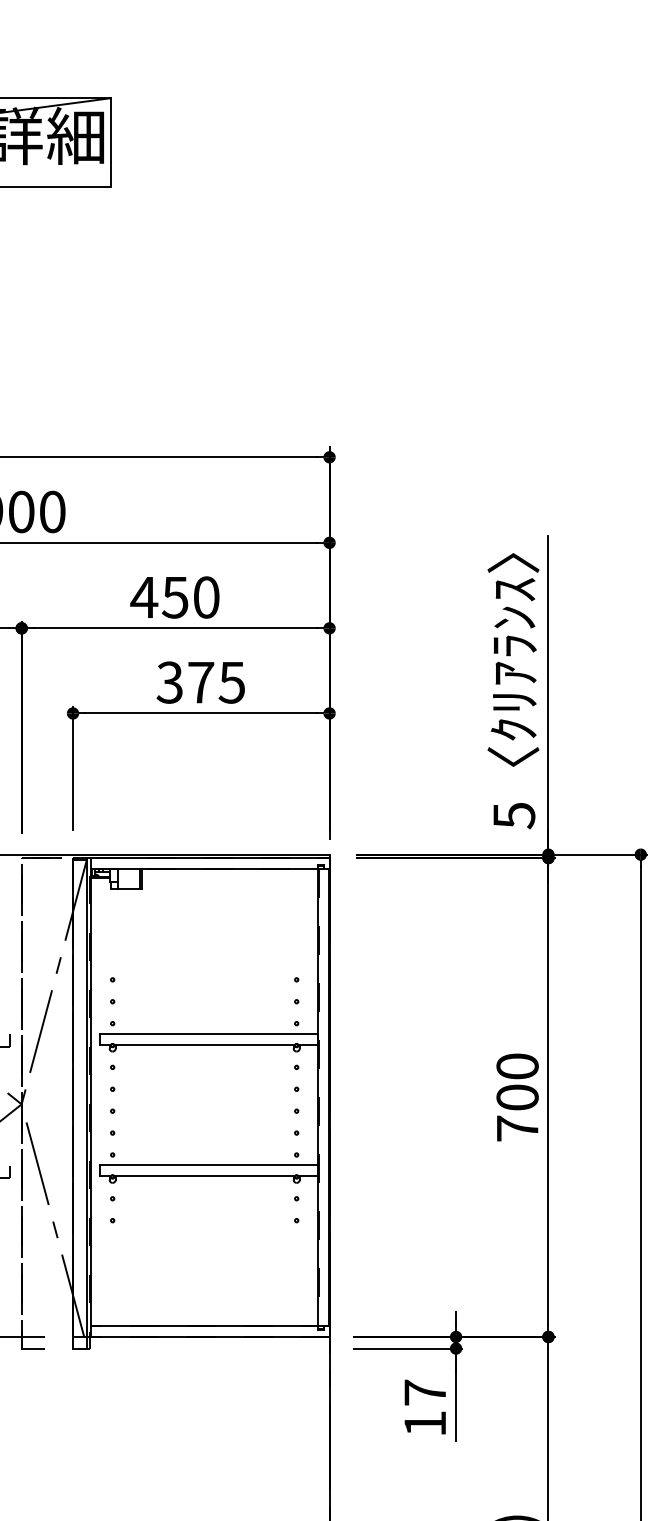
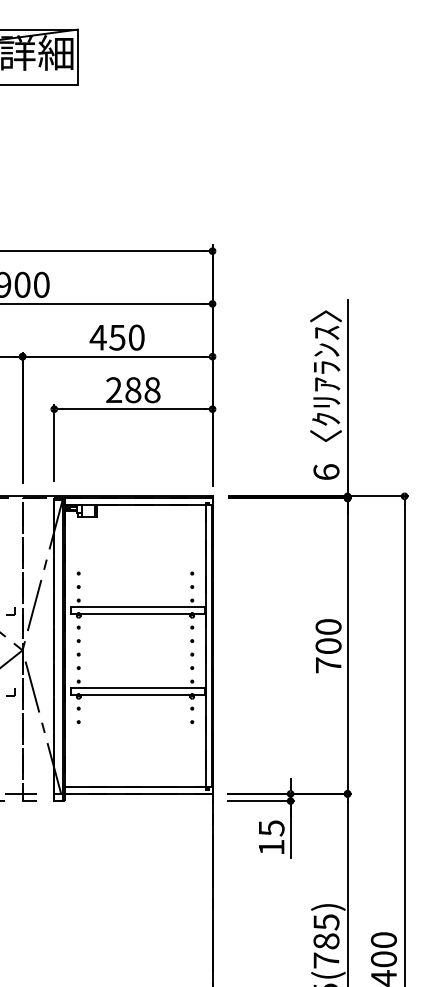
text: (199, 683) -> (132, 390), 375 -> 288
text: (514, 816) -> (326, 472), 5 -> 6
text: (425, 1393) -> (271, 828), 17 -> 15

